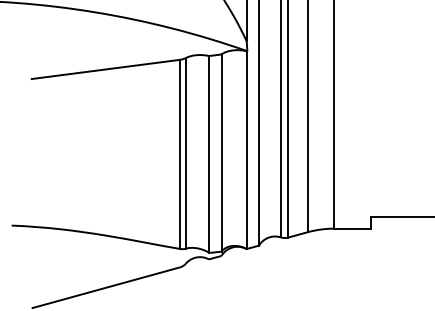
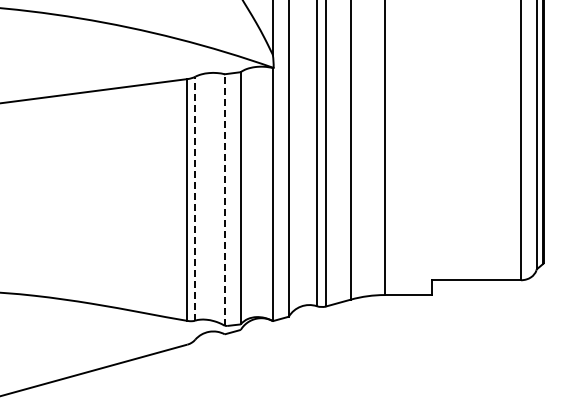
line: (186, 153) -> (195, 198), solid -> dashed
line: (208, 154) -> (224, 200), solid -> dashed

